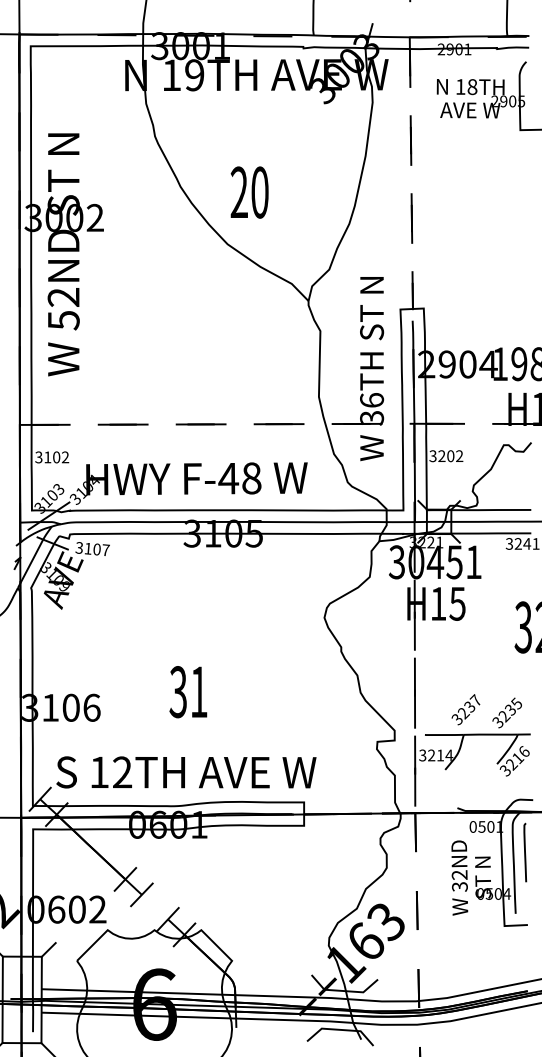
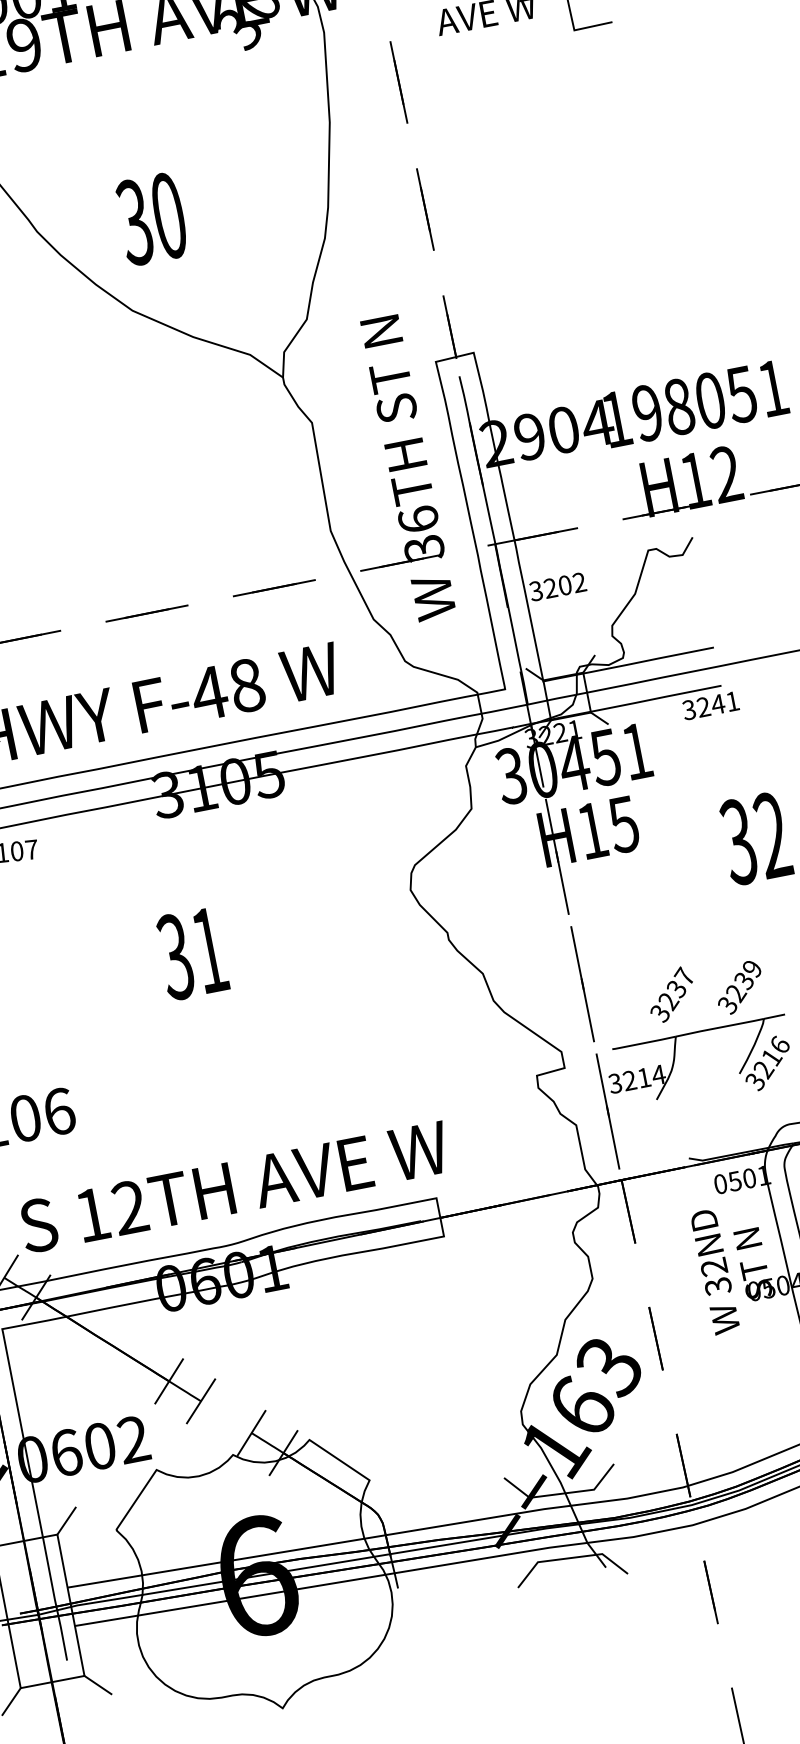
text: (238, 192) -> (133, 222), 20 -> 30
text: (188, 692) -> (192, 954), moved
text: (516, 703) -> (751, 968), 3235 -> 3239

